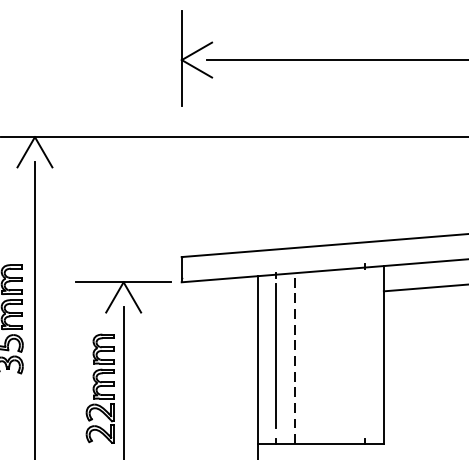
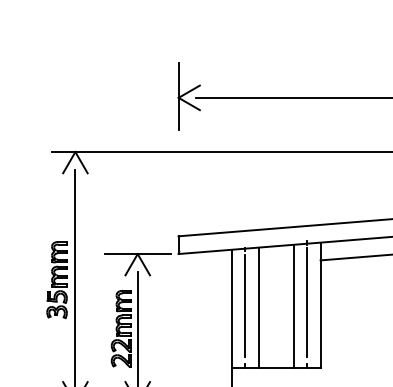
line: (365, 351) -> (307, 302), added
line: (346, 355) -> (294, 305), added
line: (295, 358) -> (258, 307), dashed -> solid

